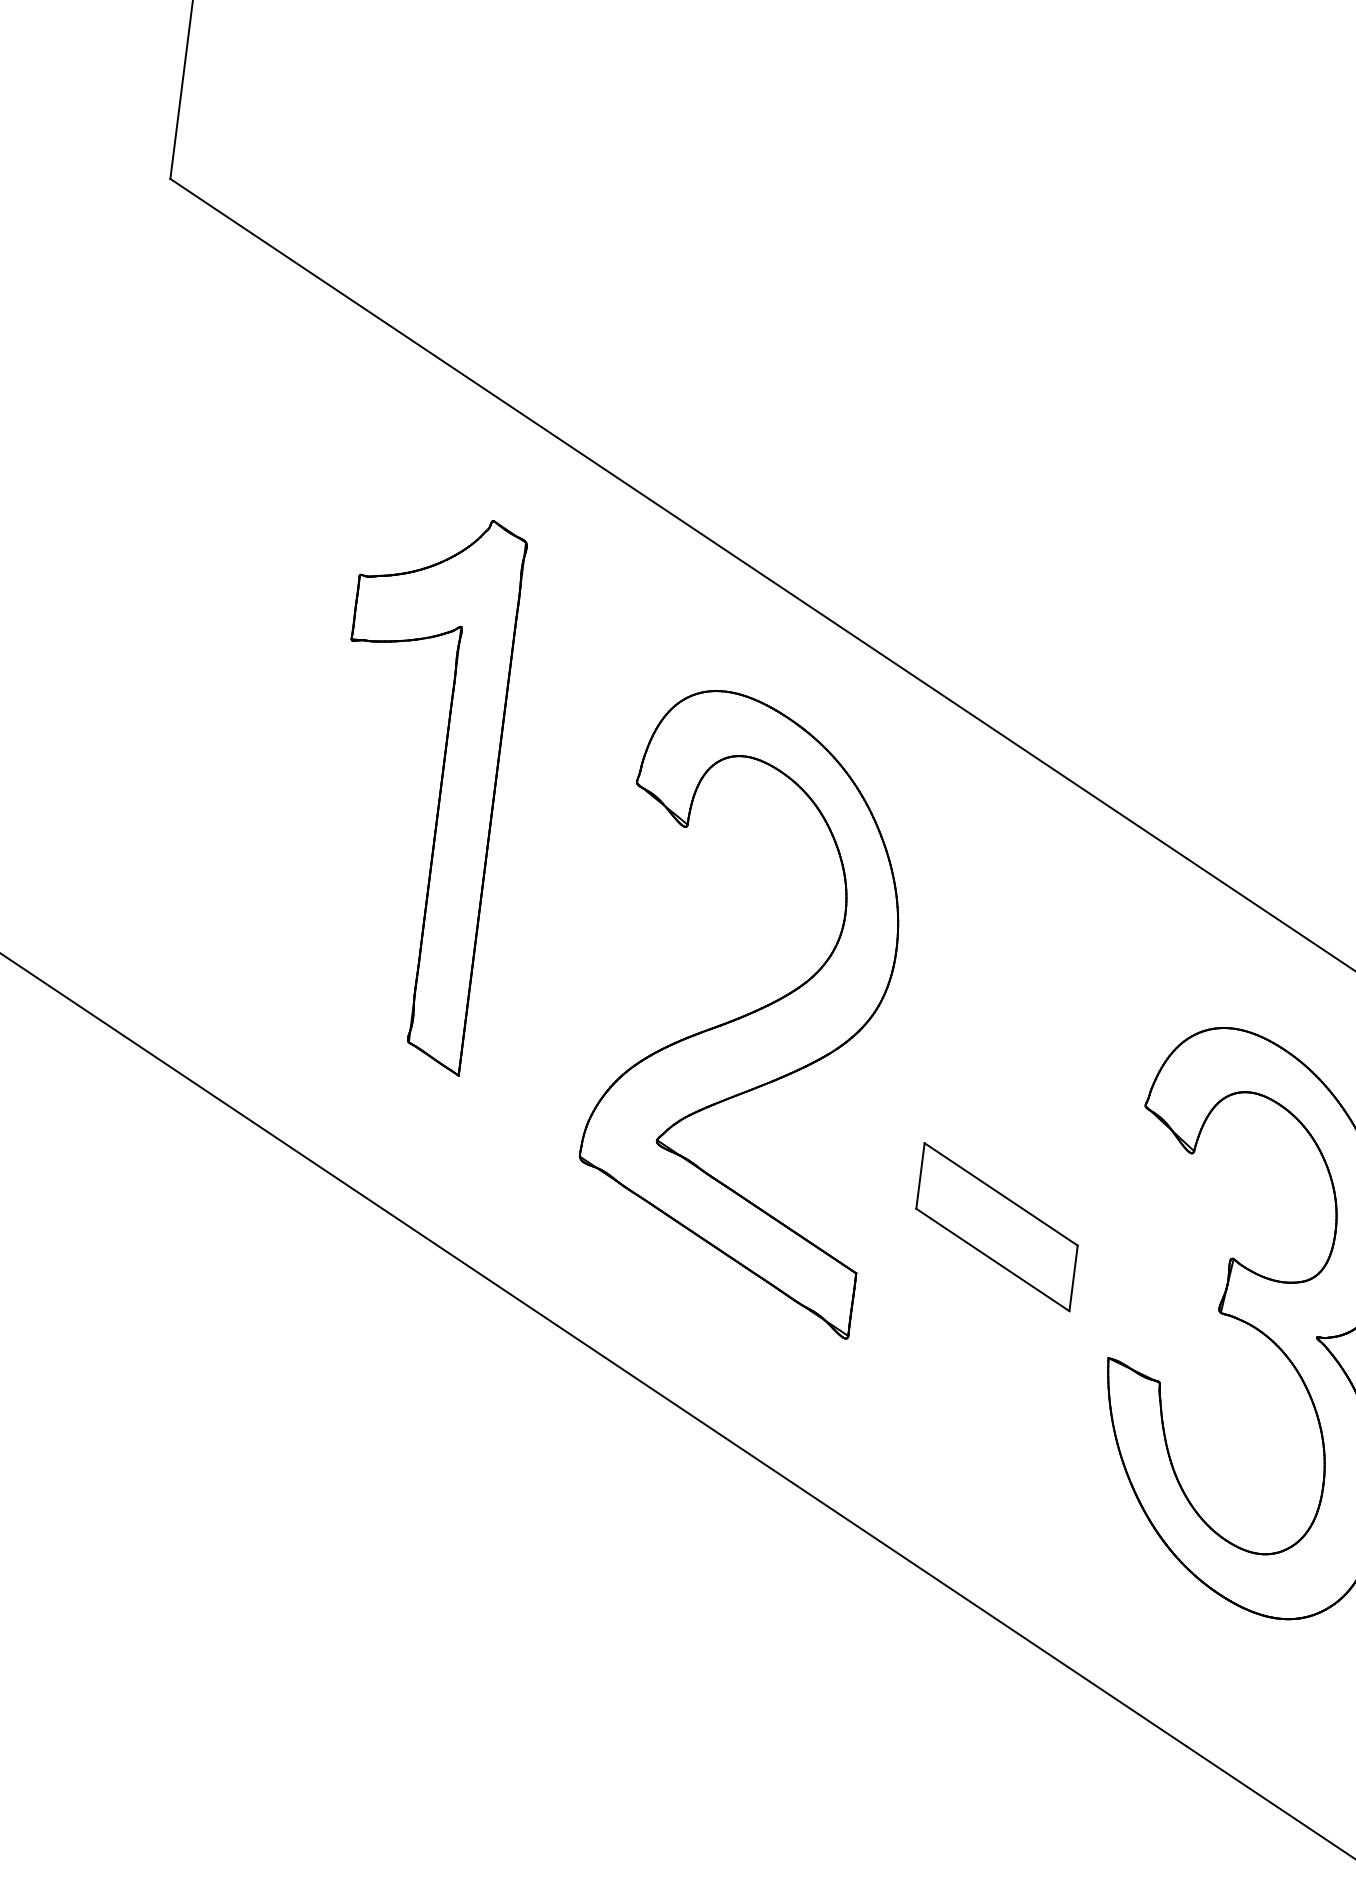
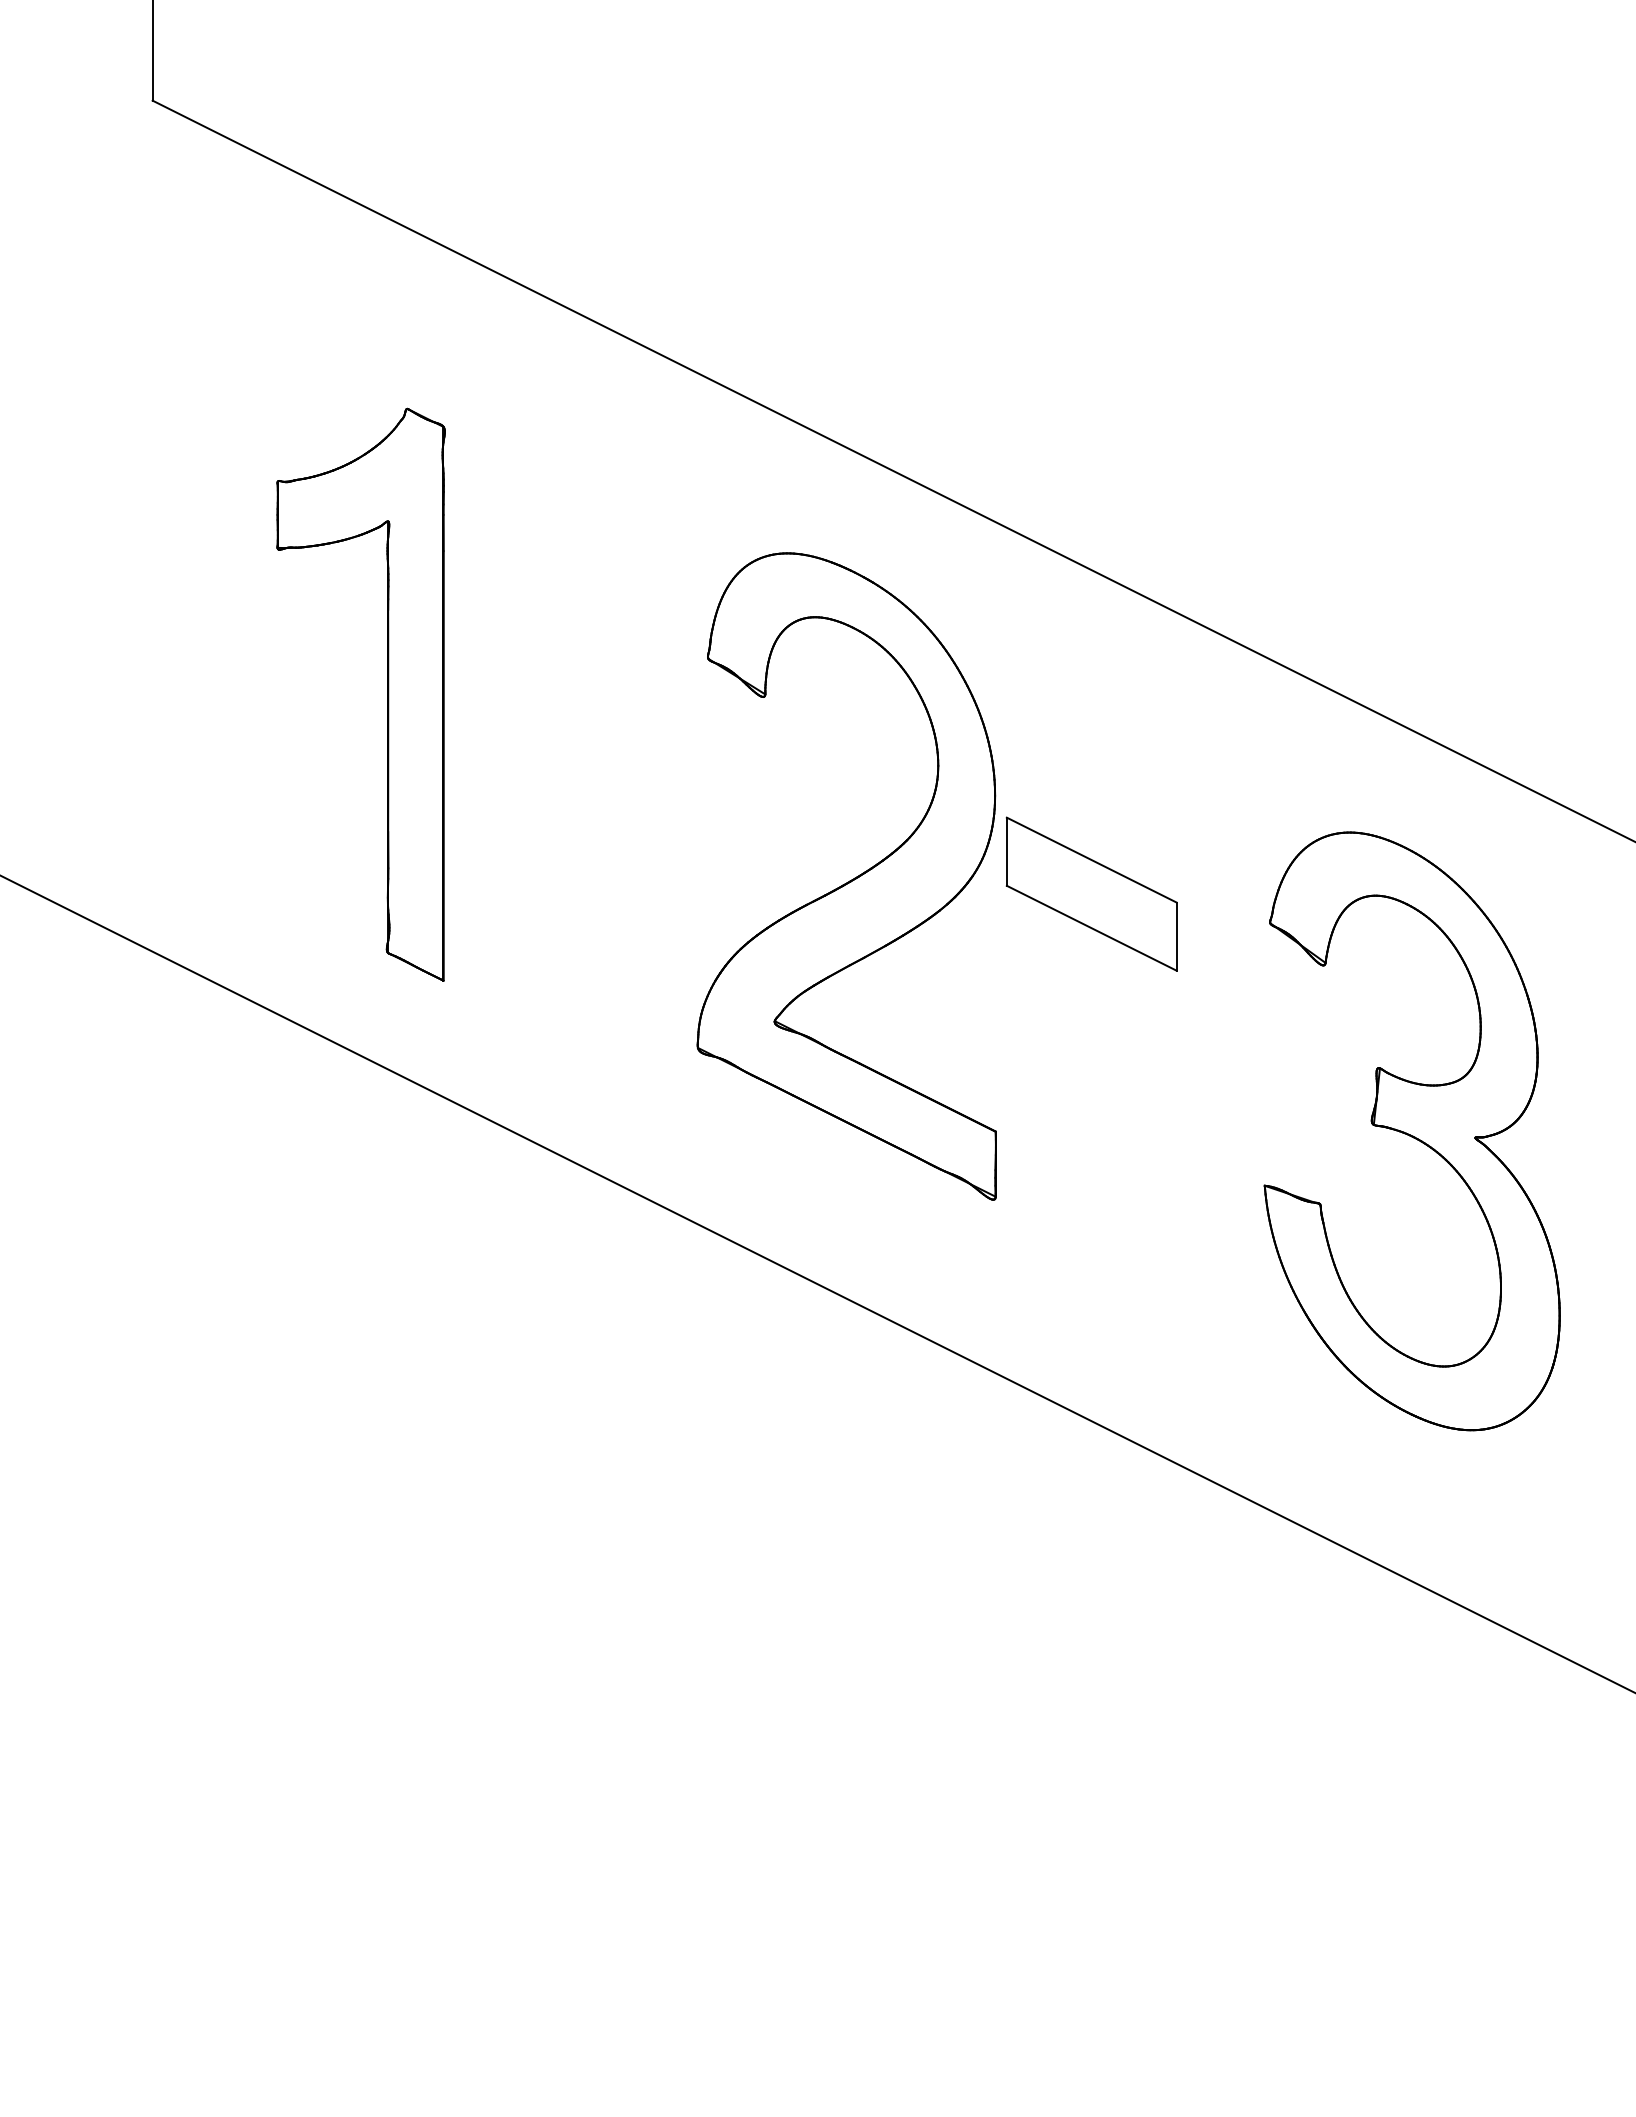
part: (439, 793) -> (387, 694), moved
part: (996, 1226) -> (1091, 893), moved

